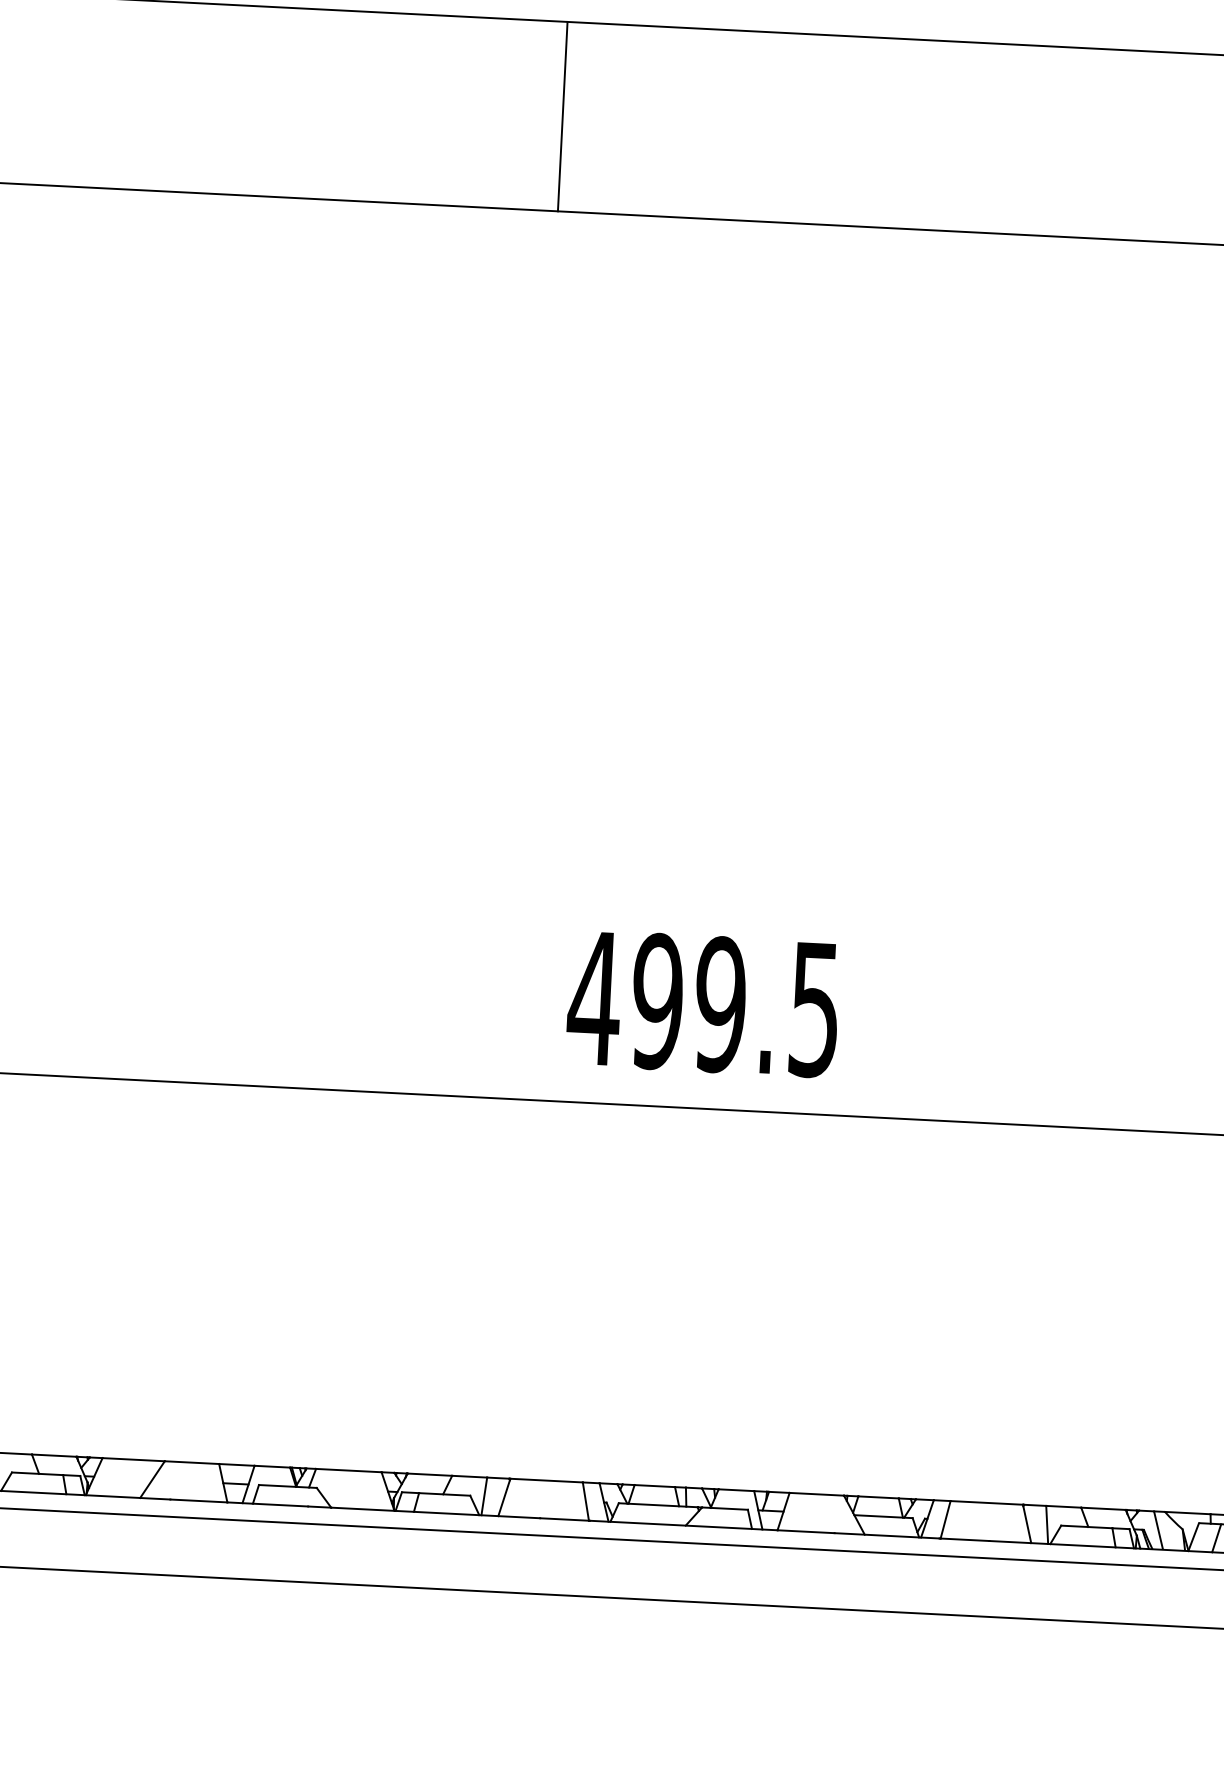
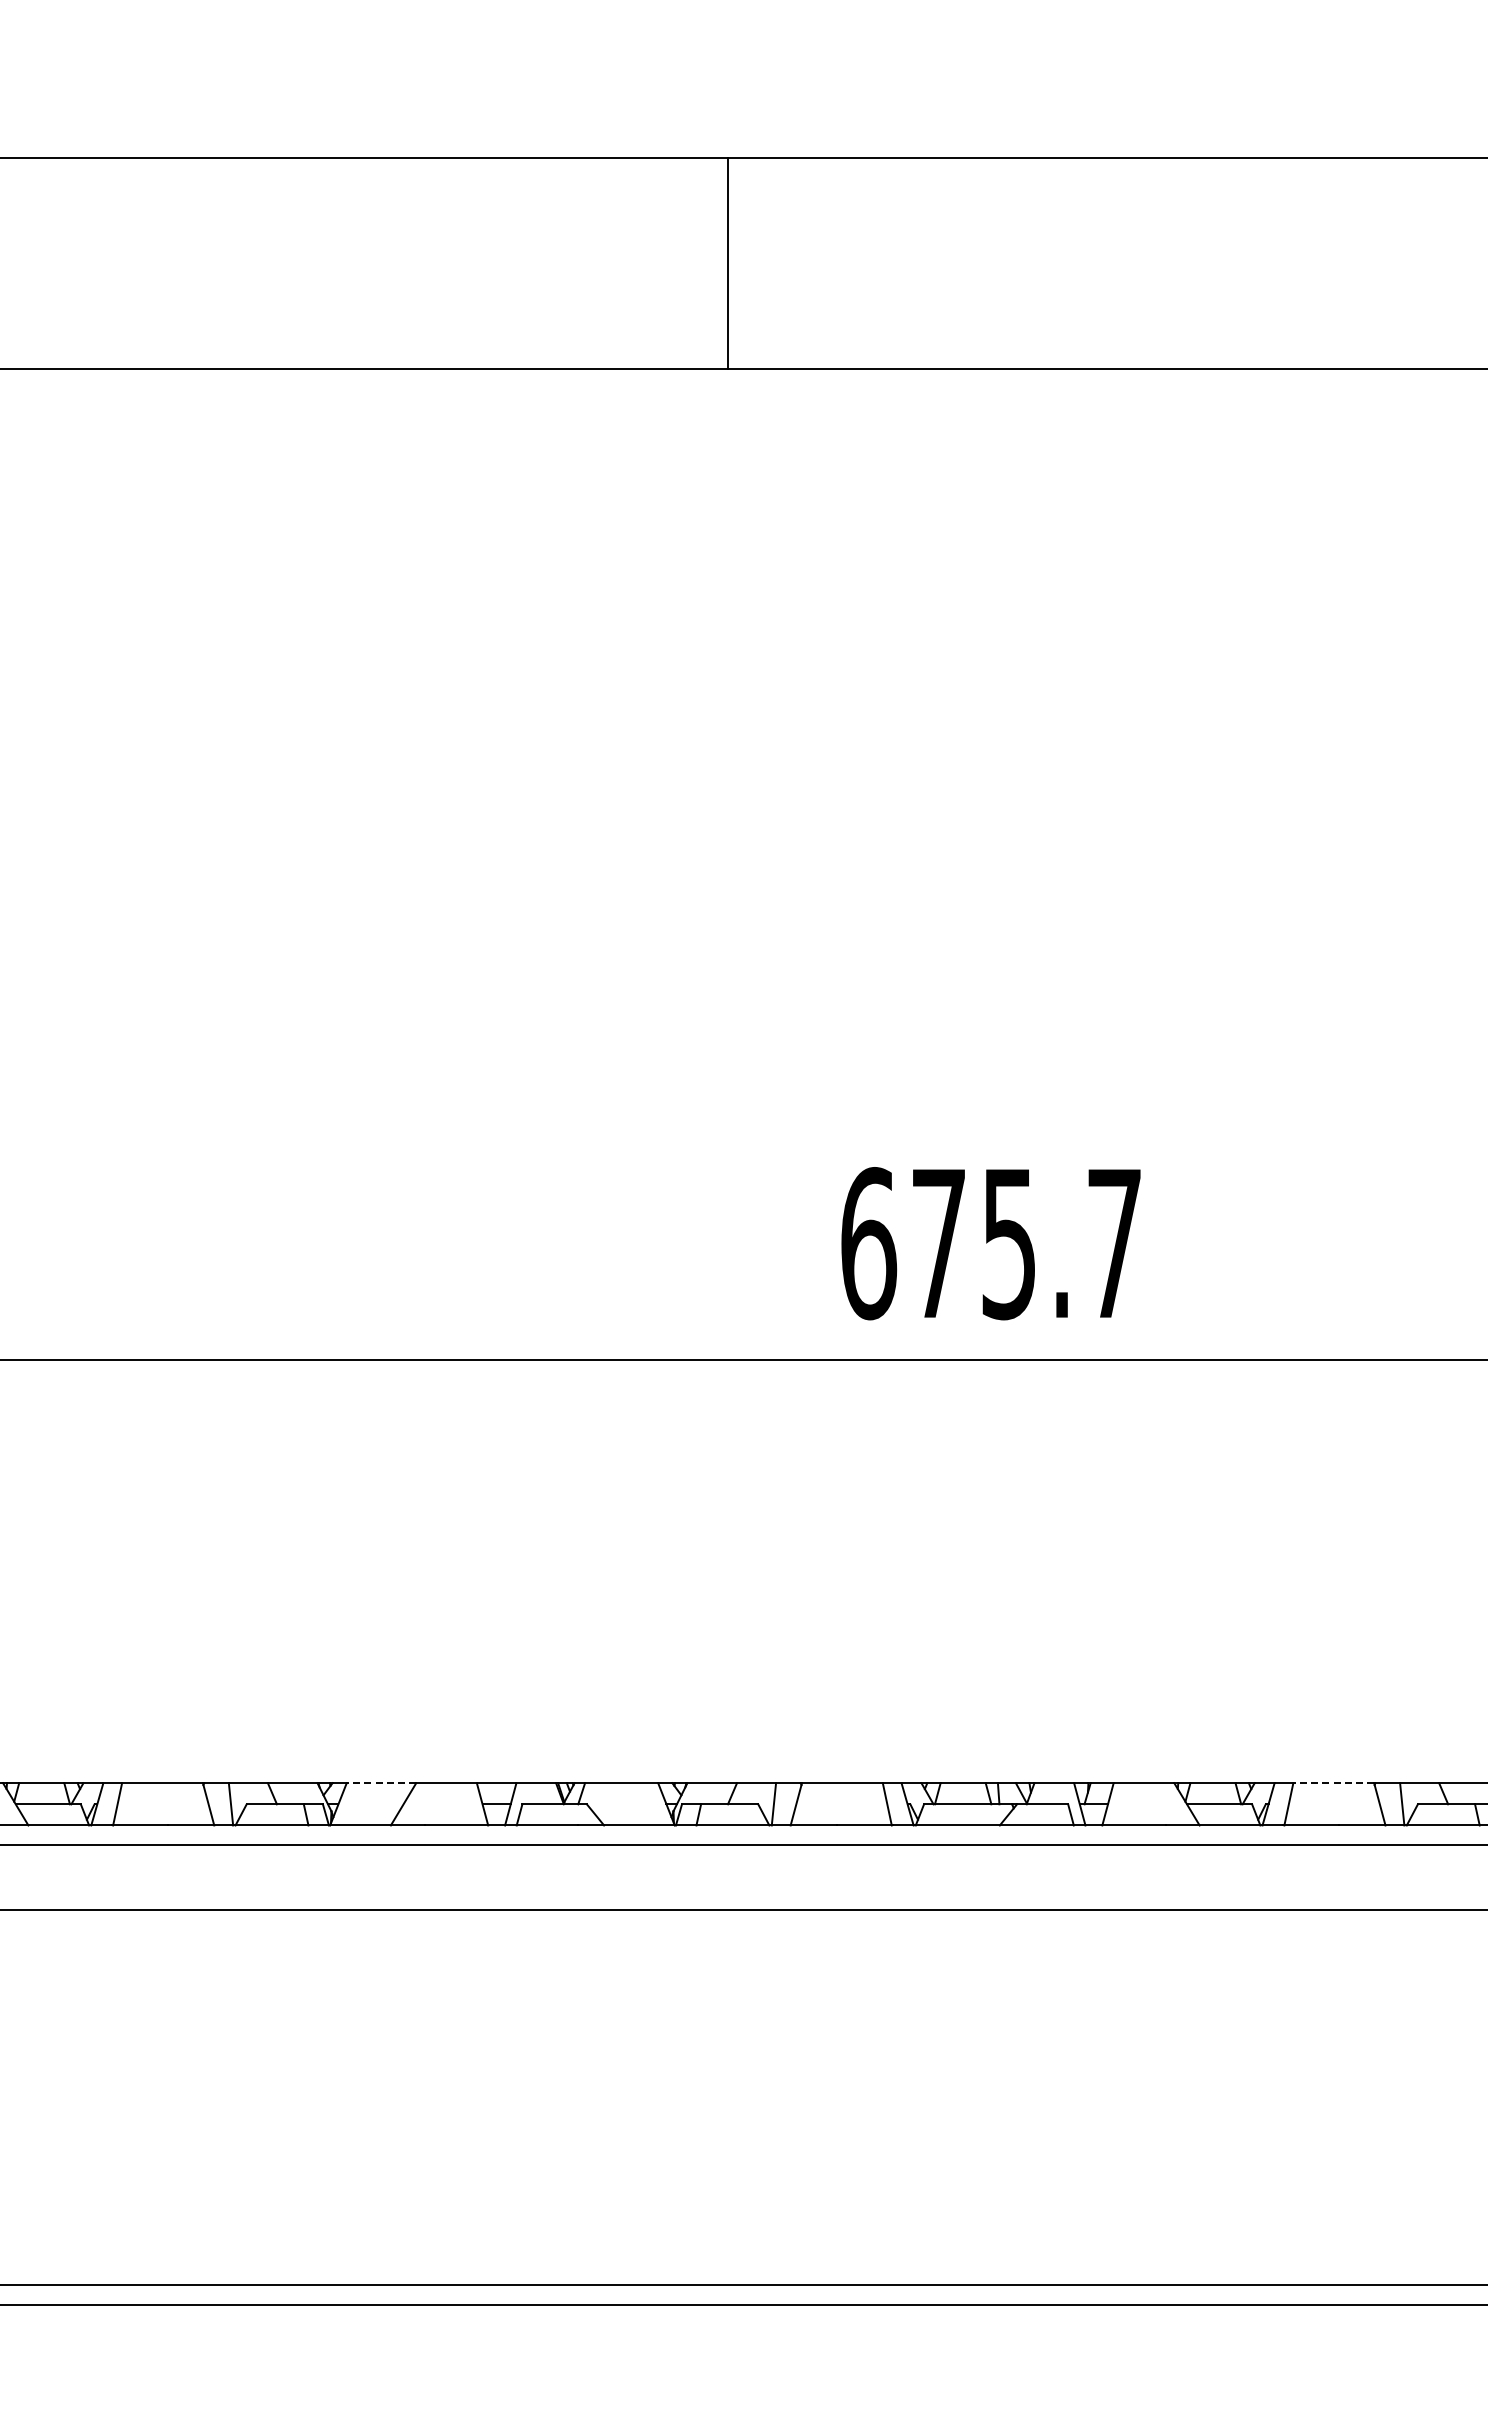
line: (562, 116) -> (728, 263), moved
text: (702, 1003) -> (989, 1243), 499.5 -> 675.7
line: (133, 1459) -> (381, 1783), solid -> dashed
line: (986, 1503) -> (1333, 1783), solid -> dashed

